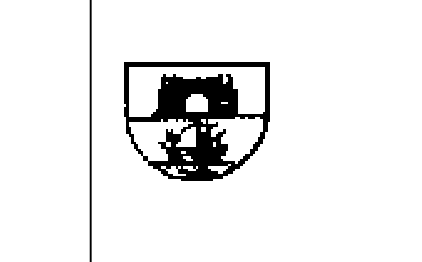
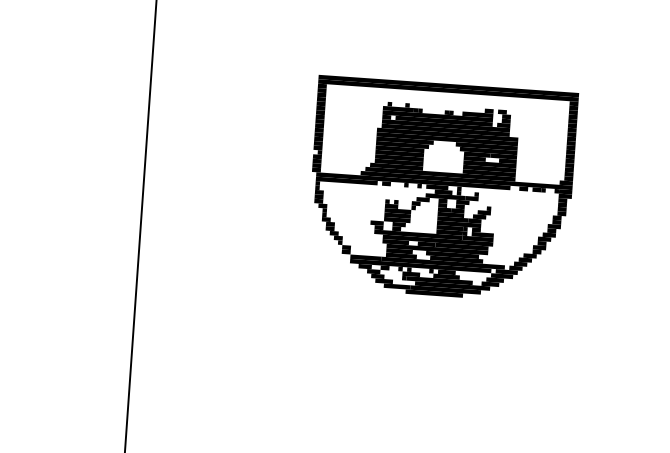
part: (196, 121) -> (440, 189), moved

